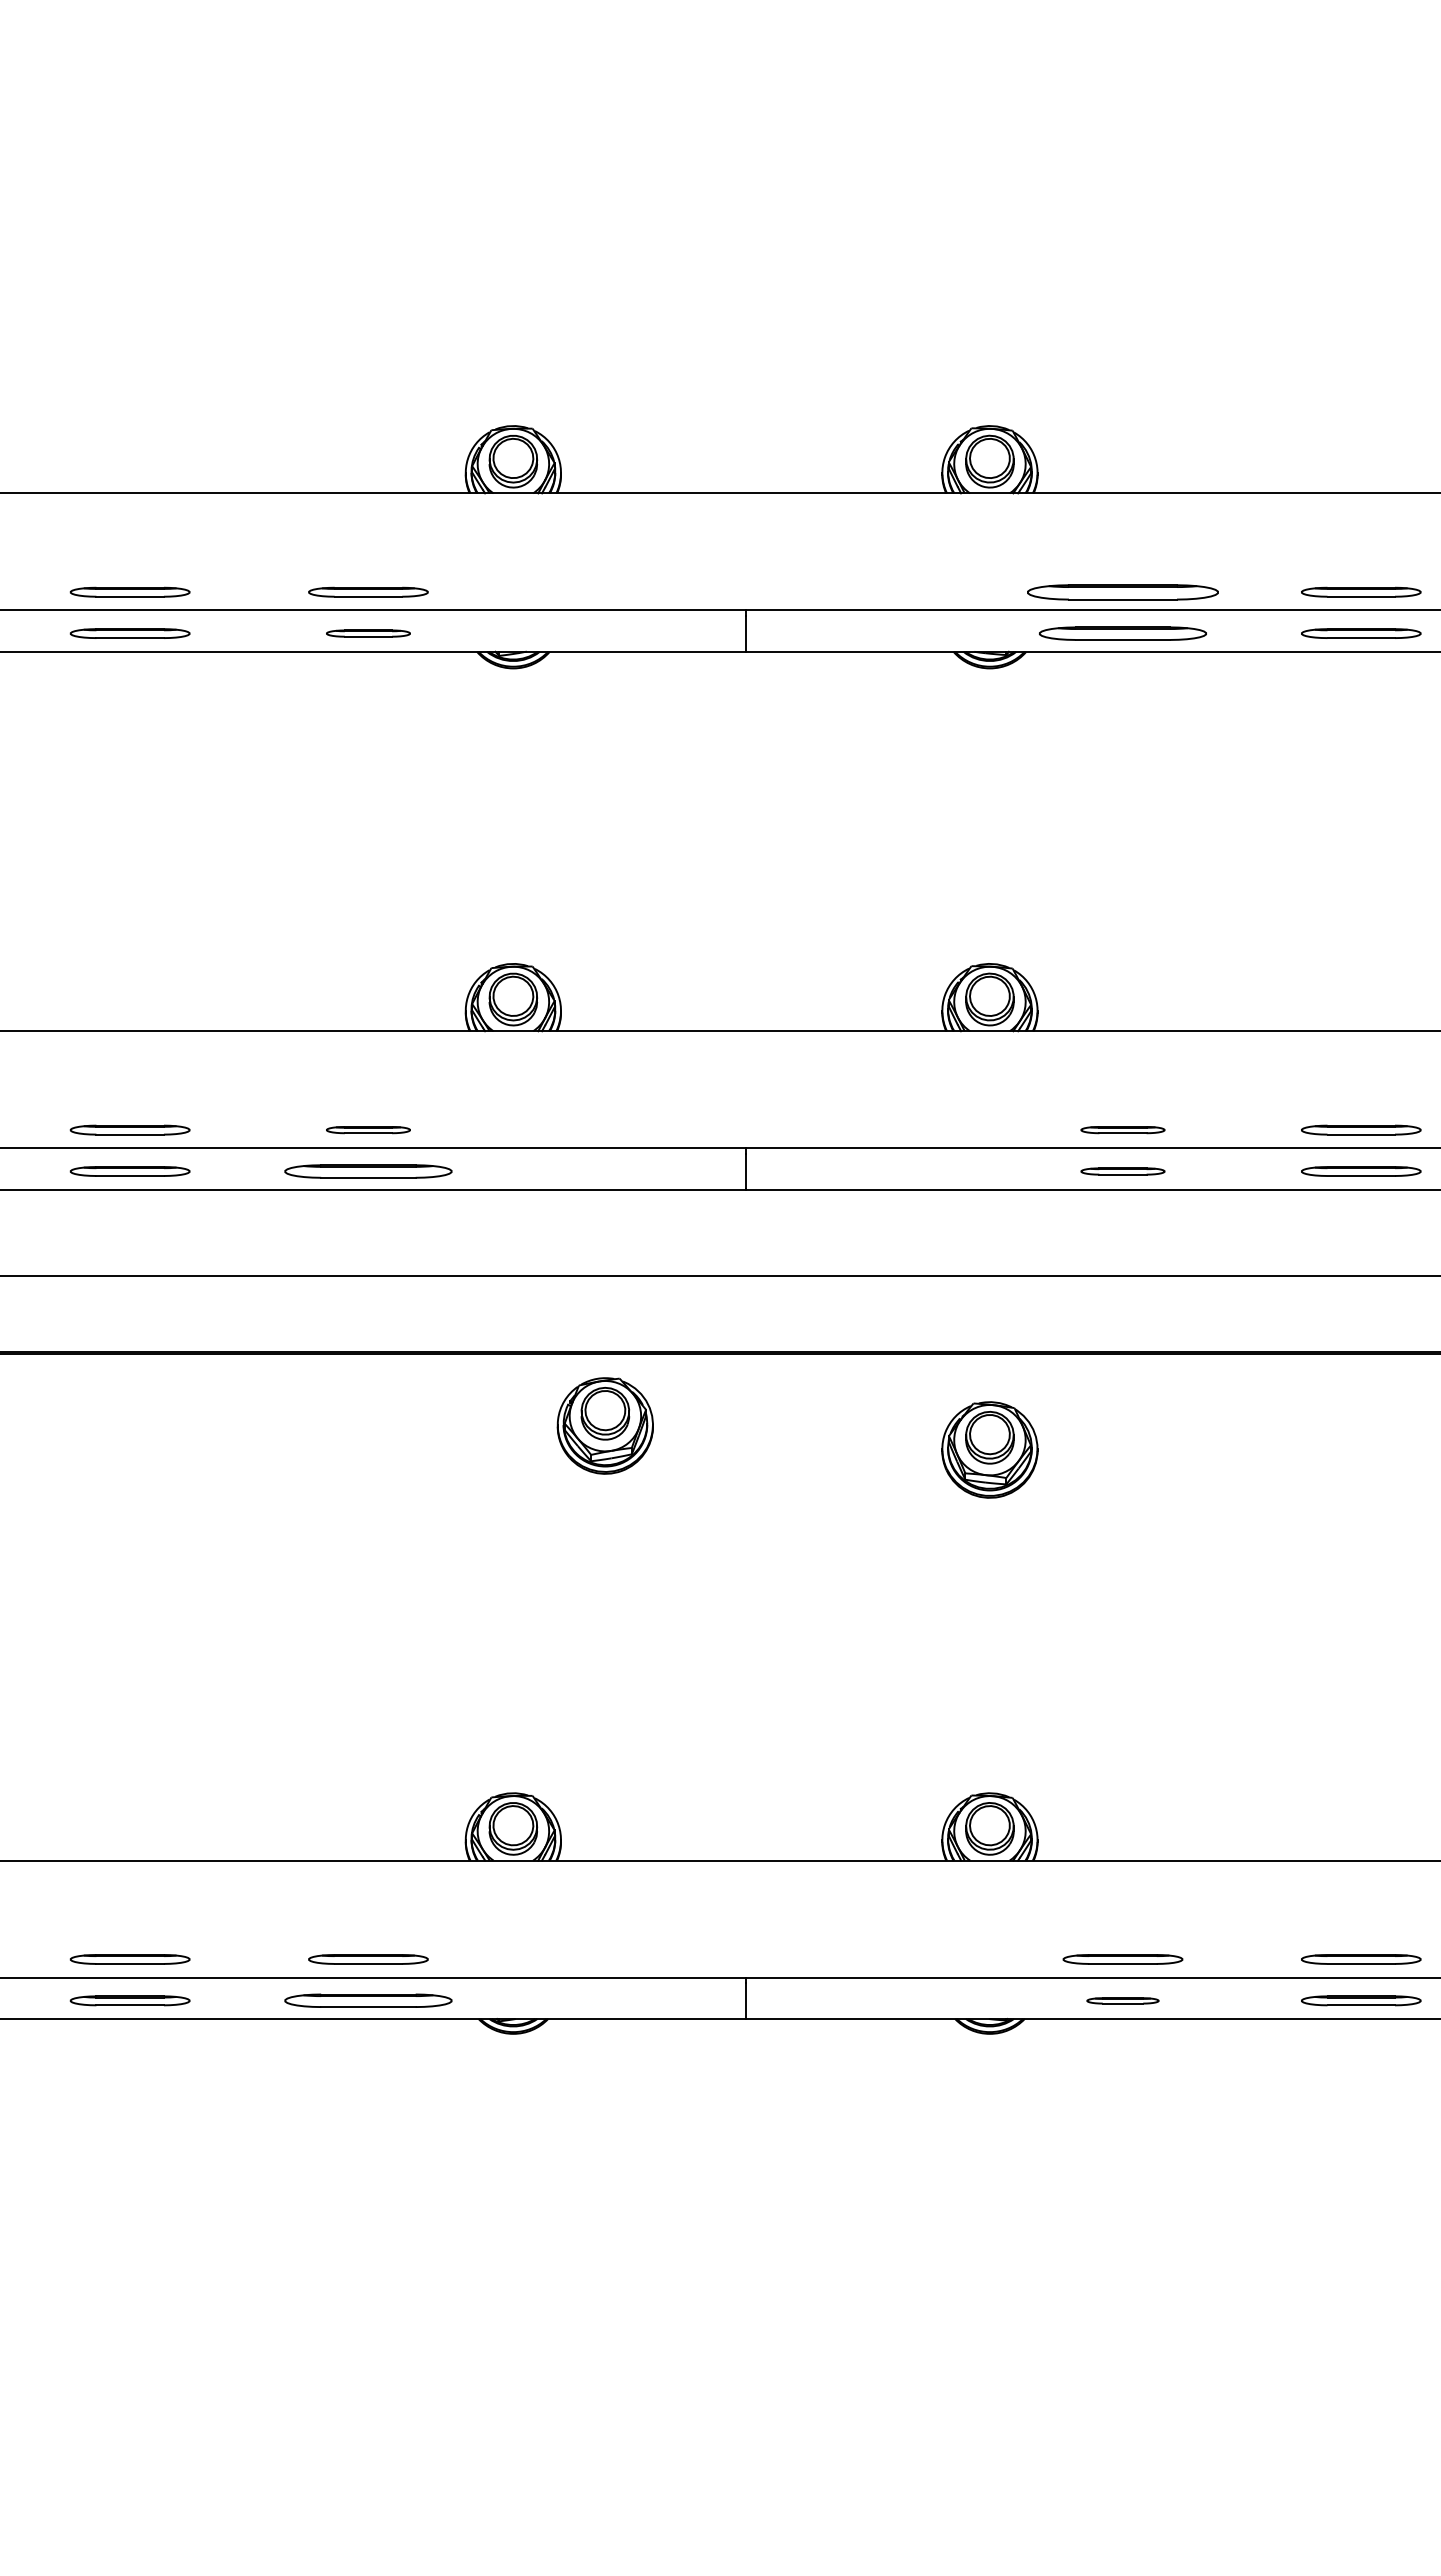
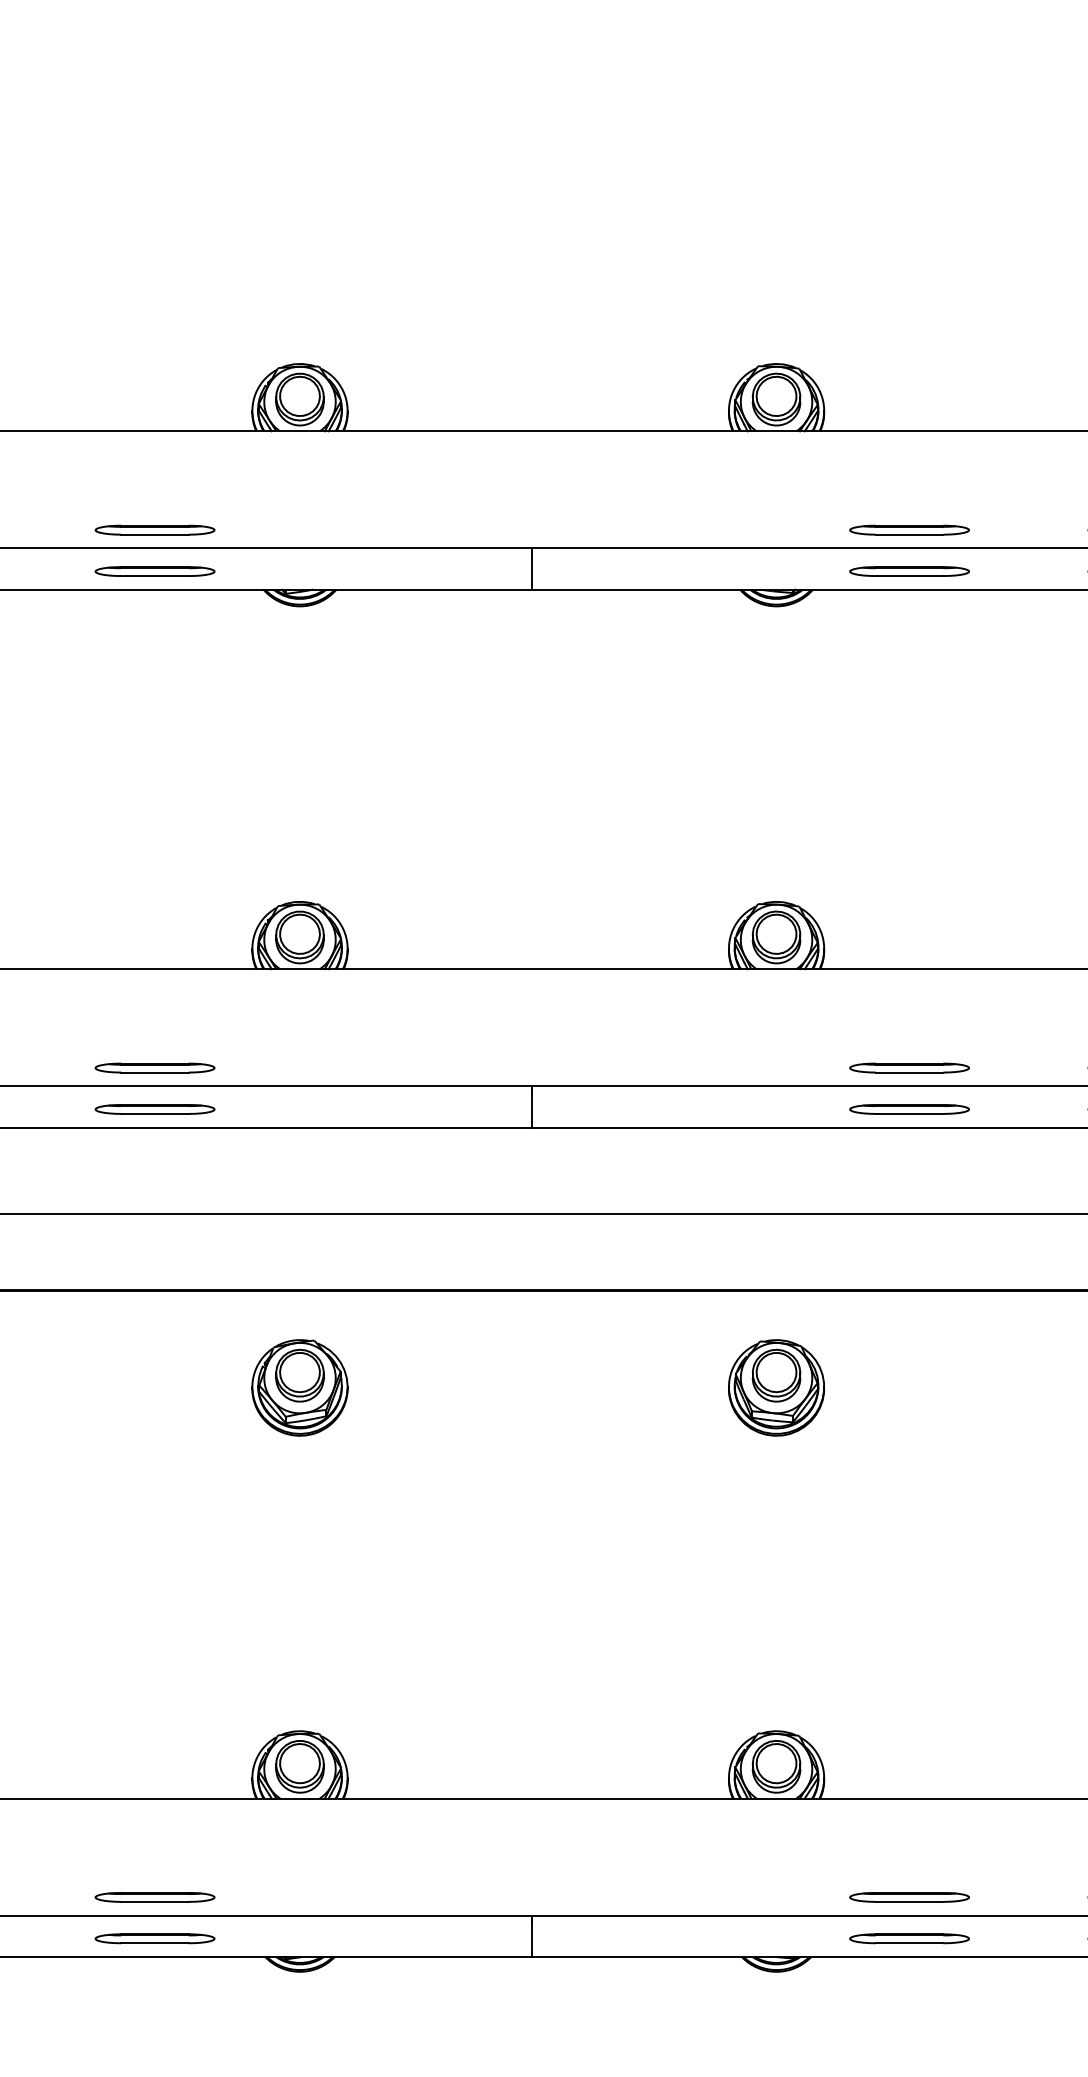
part: (1122, 591) -> (909, 529), size x0.62
part: (368, 633) -> (155, 571), size x1.43
part: (1122, 633) -> (909, 571), size x0.71
part: (368, 1129) -> (155, 1067), size x1.43
part: (1122, 1129) -> (909, 1067), size x1.43
part: (368, 1171) -> (155, 1109), size x0.71
part: (1122, 1171) -> (909, 1109), size x1.43
part: (604, 1425) -> (299, 1387), moved
part: (368, 2000) -> (155, 1938), size x0.71
part: (1122, 2000) -> (909, 1938), size x1.67

